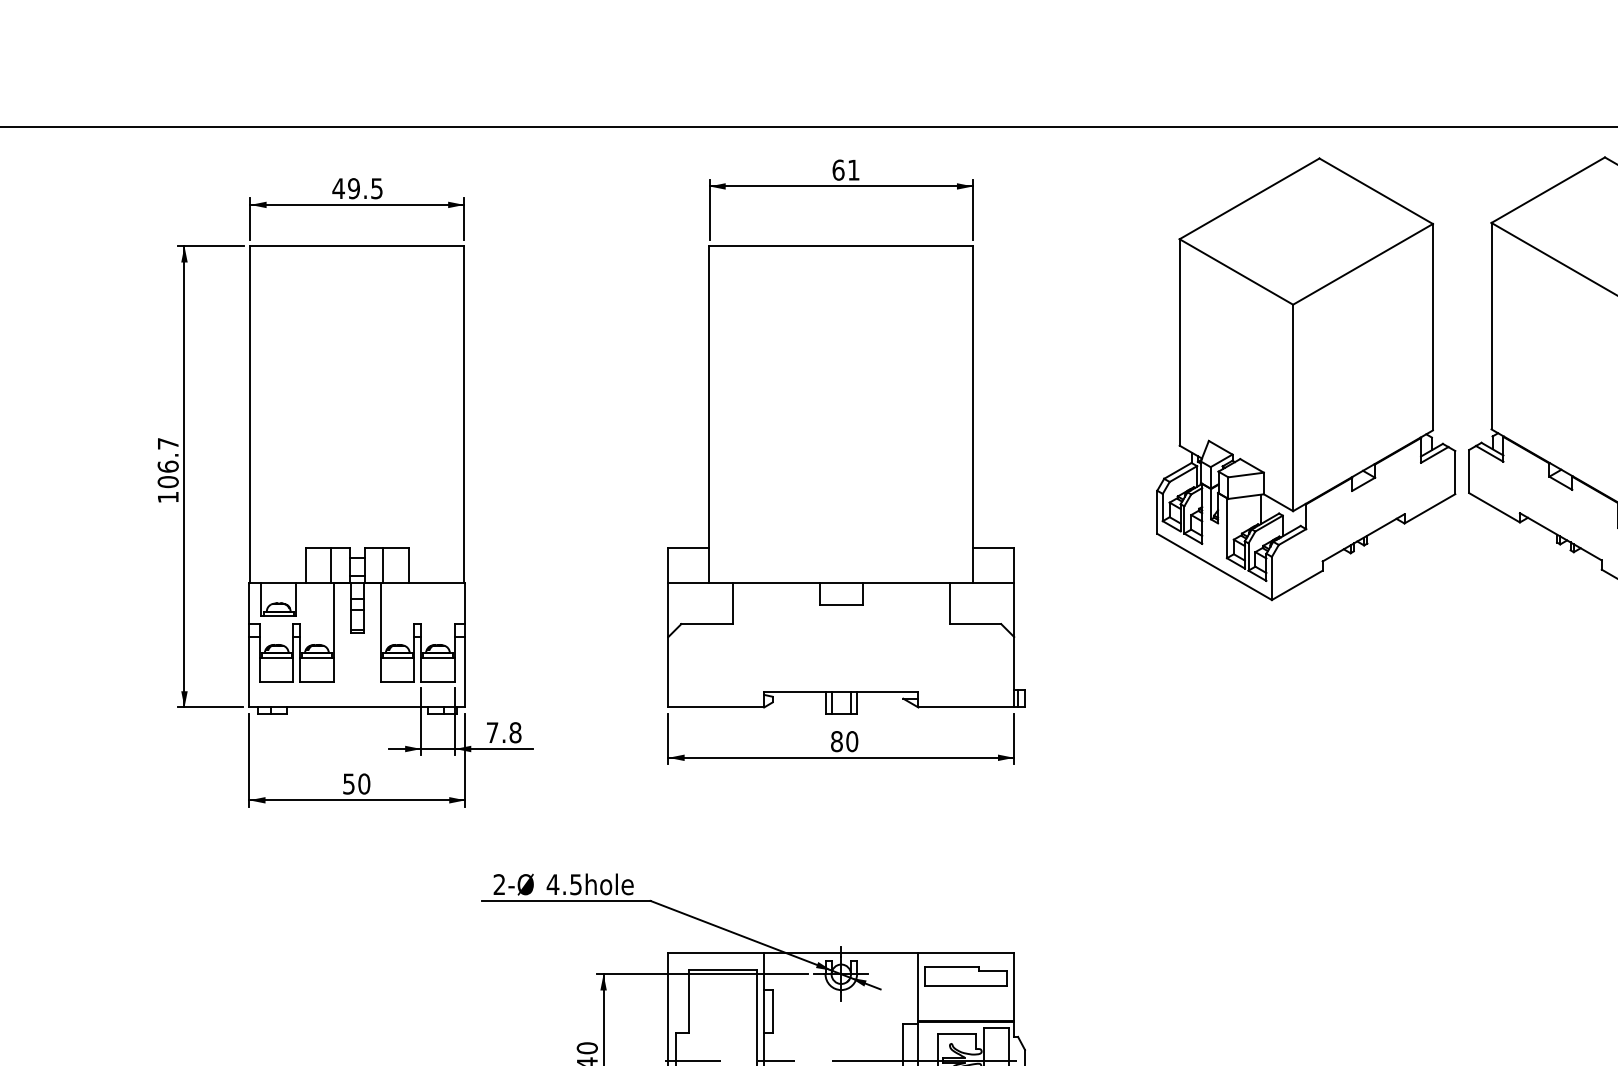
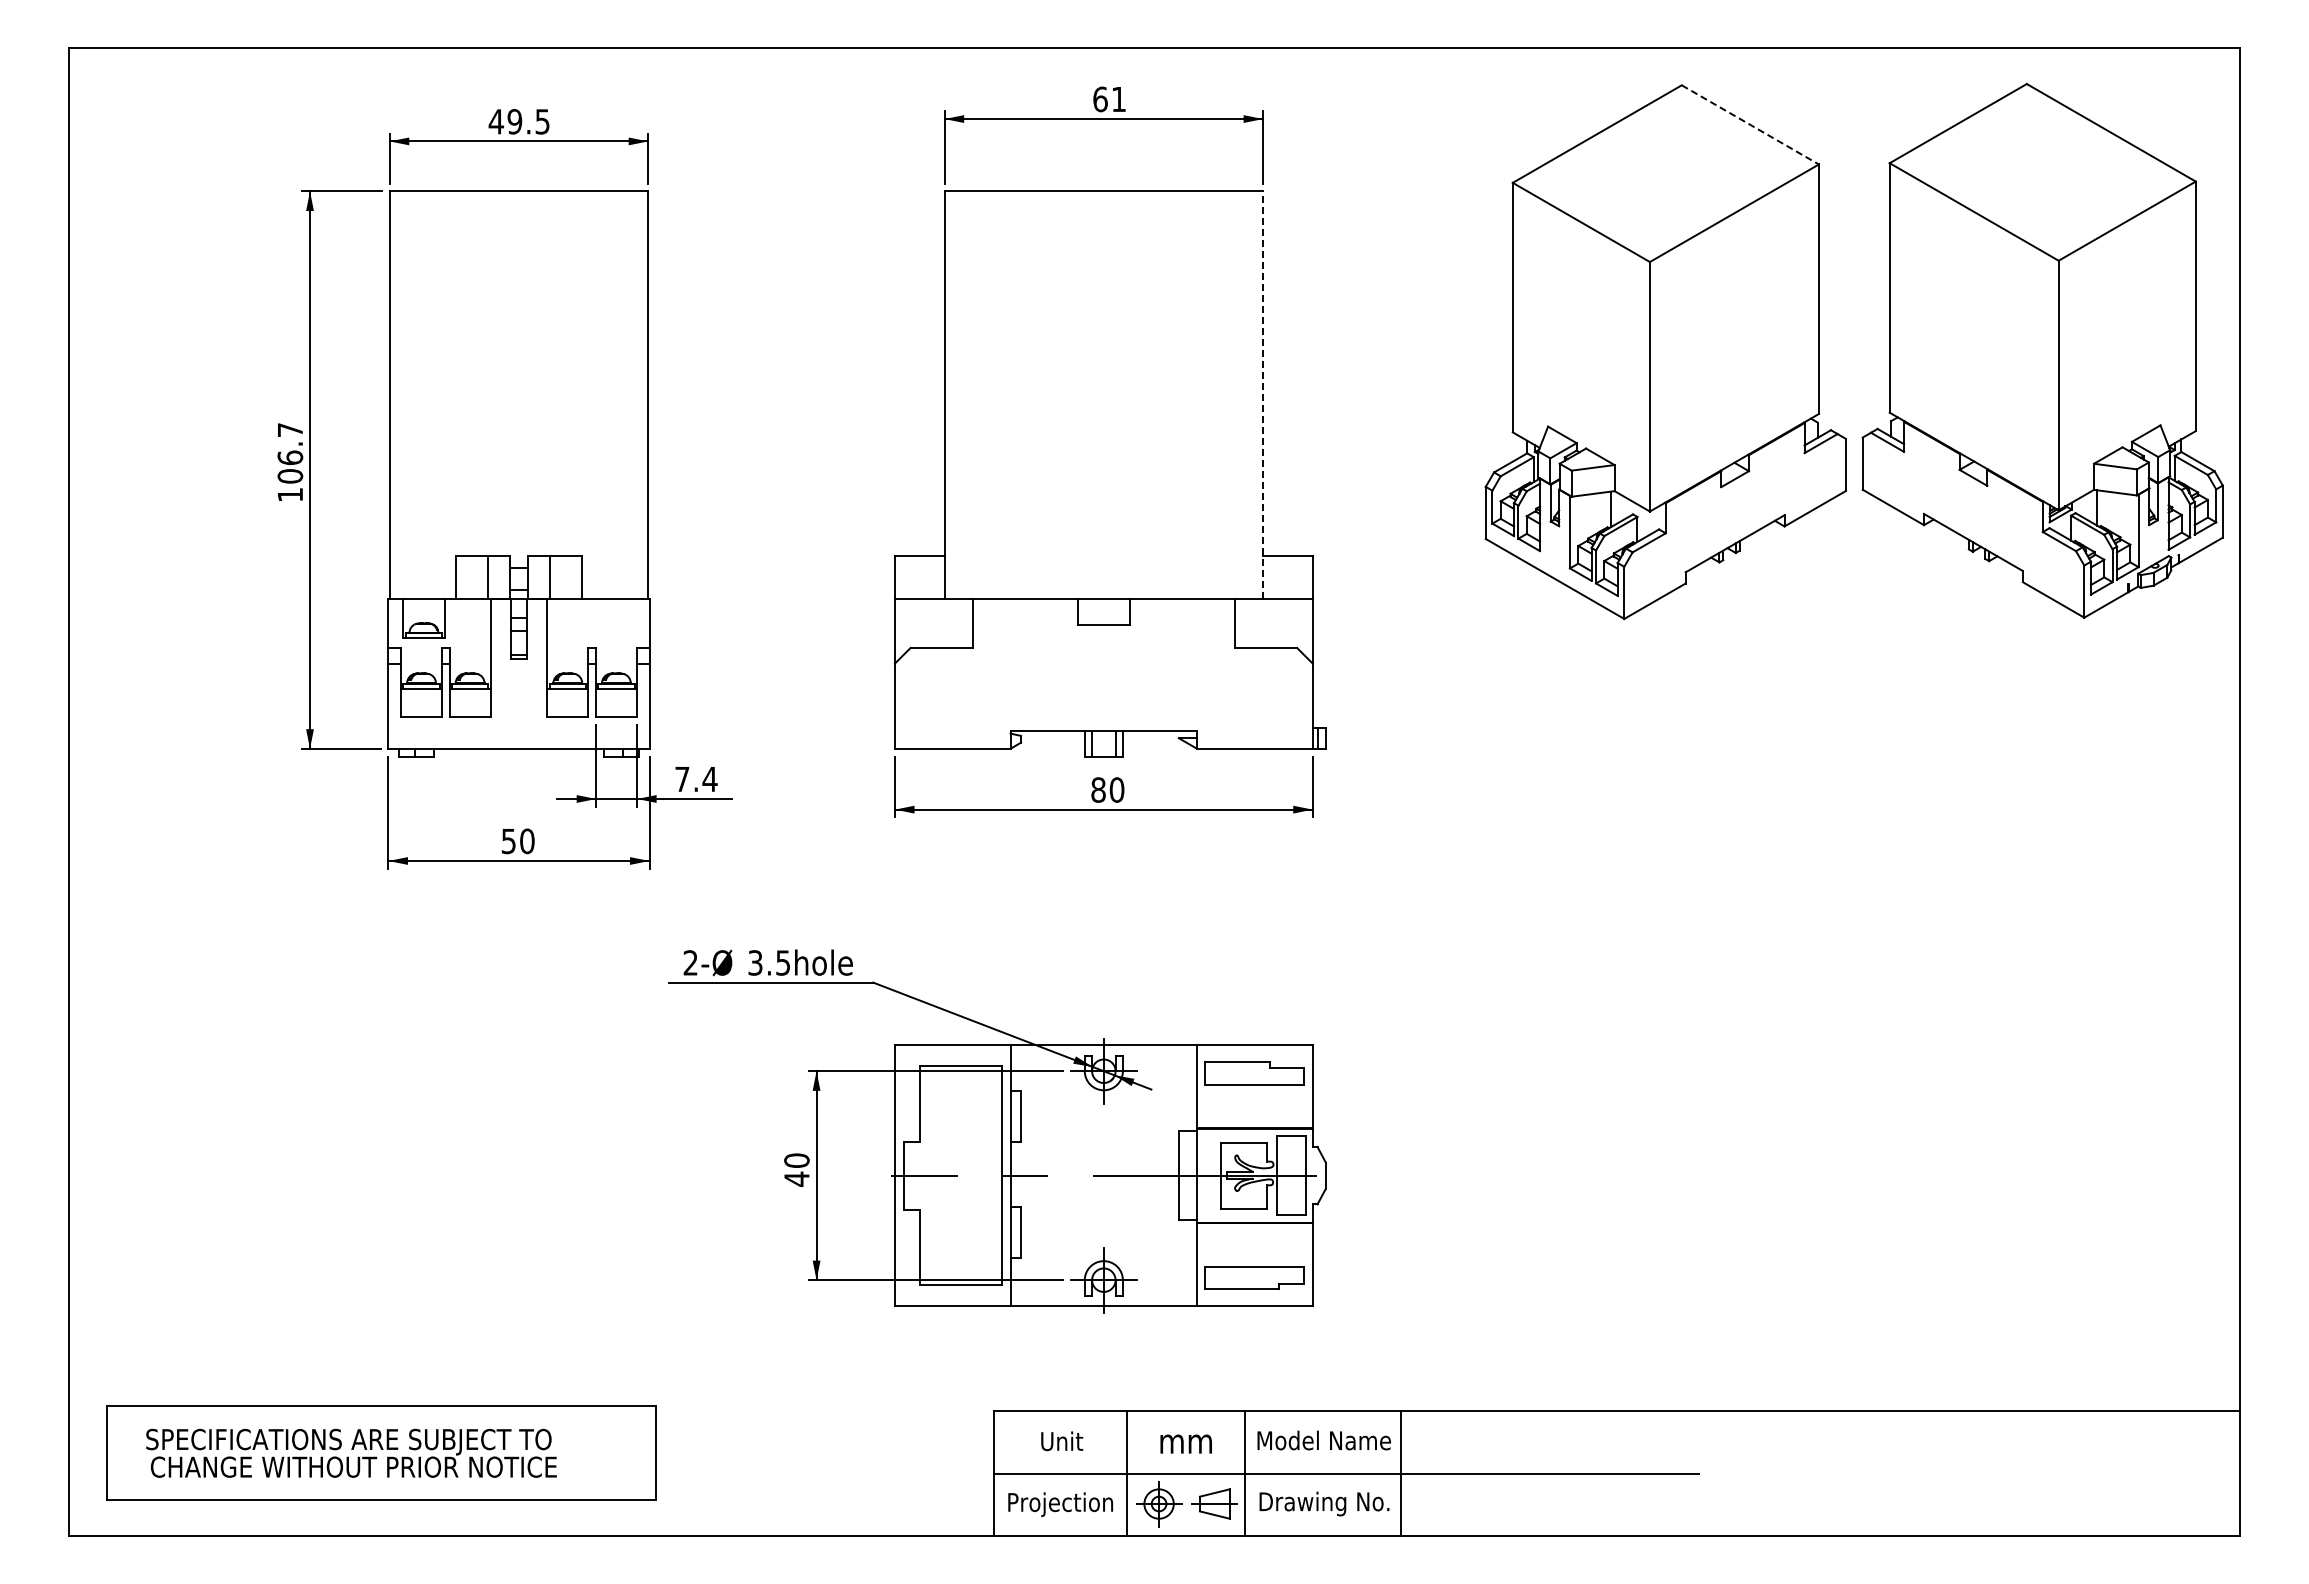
line: (1376, 191) -> (1750, 125), solid -> dashed
line: (973, 415) -> (1263, 395), solid -> dashed
text: (515, 732) -> (709, 779), 7.8 -> 7.4
text: (553, 884) -> (755, 962), 4.5 -> 3.5

